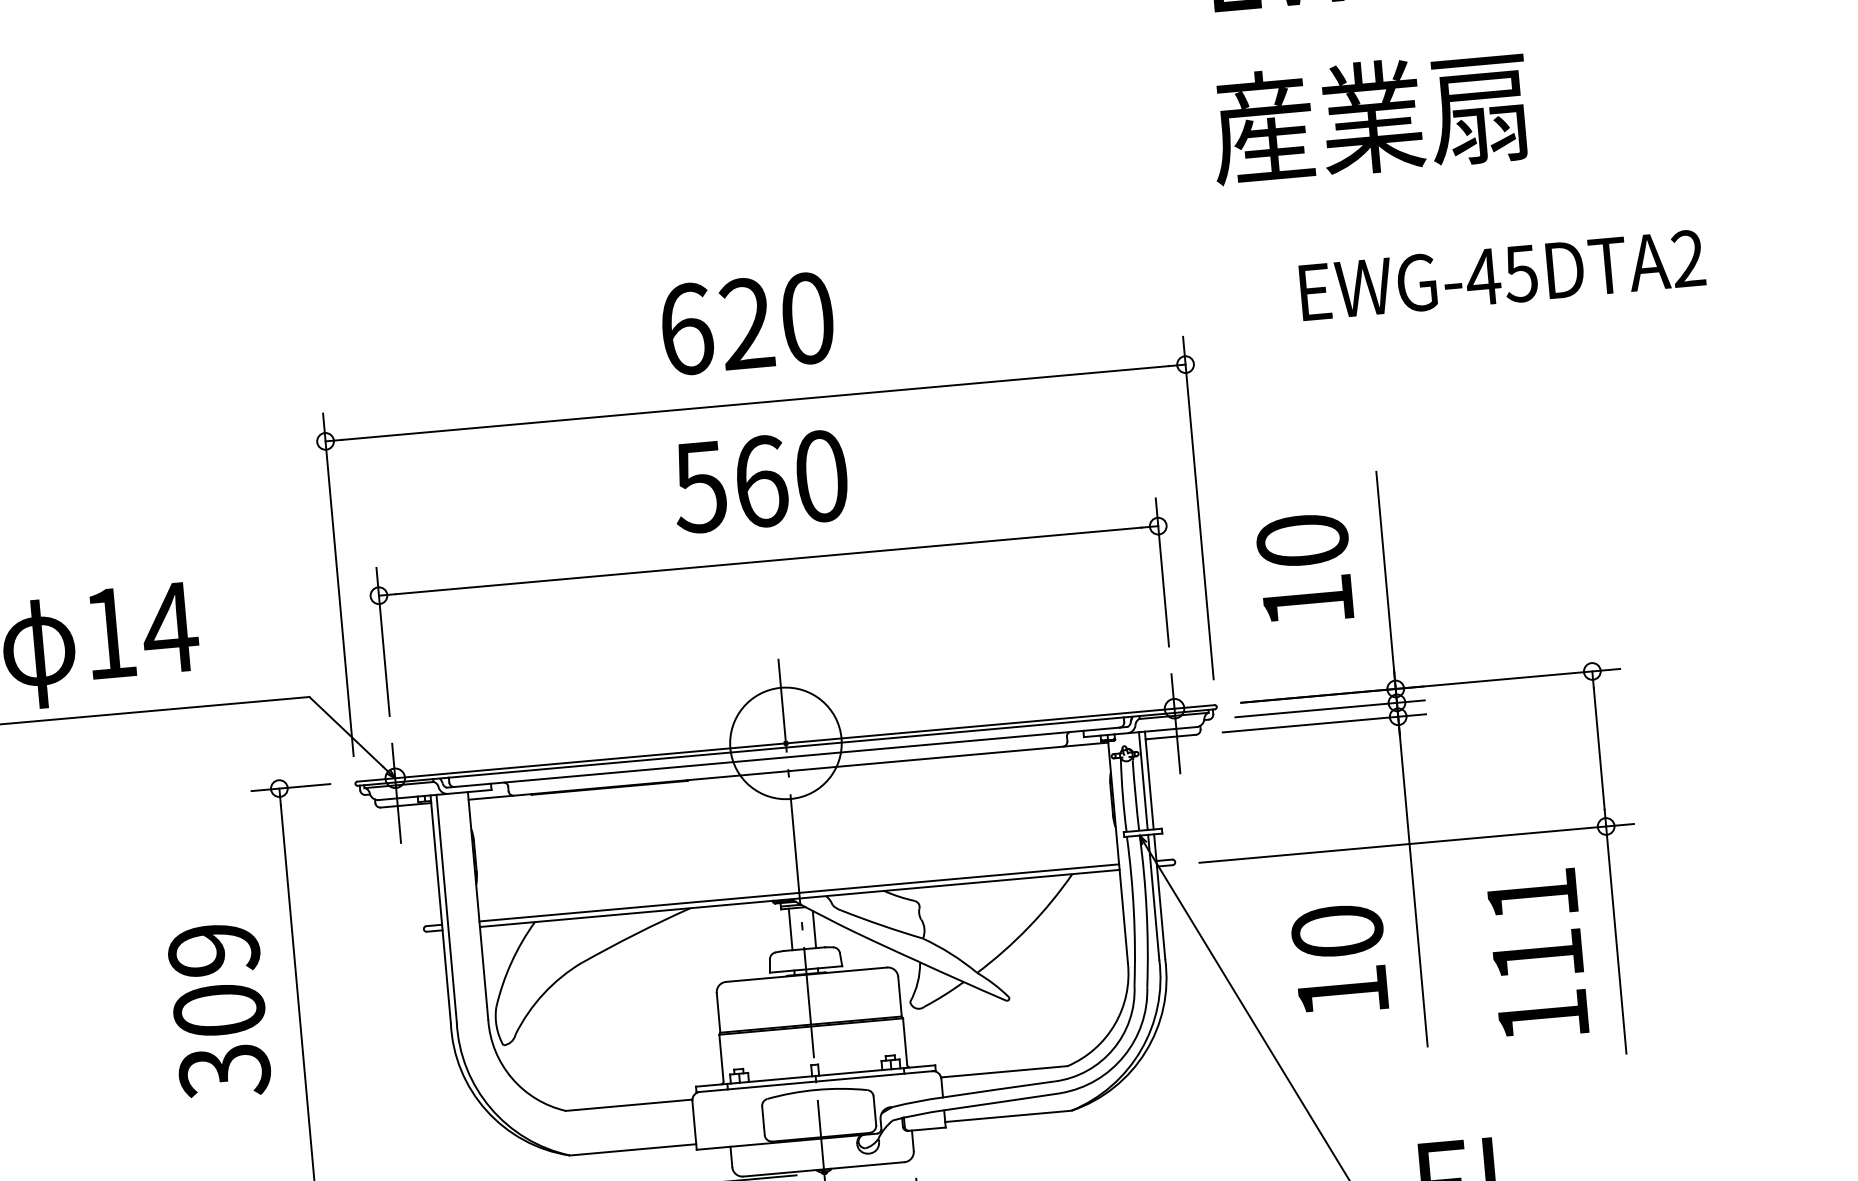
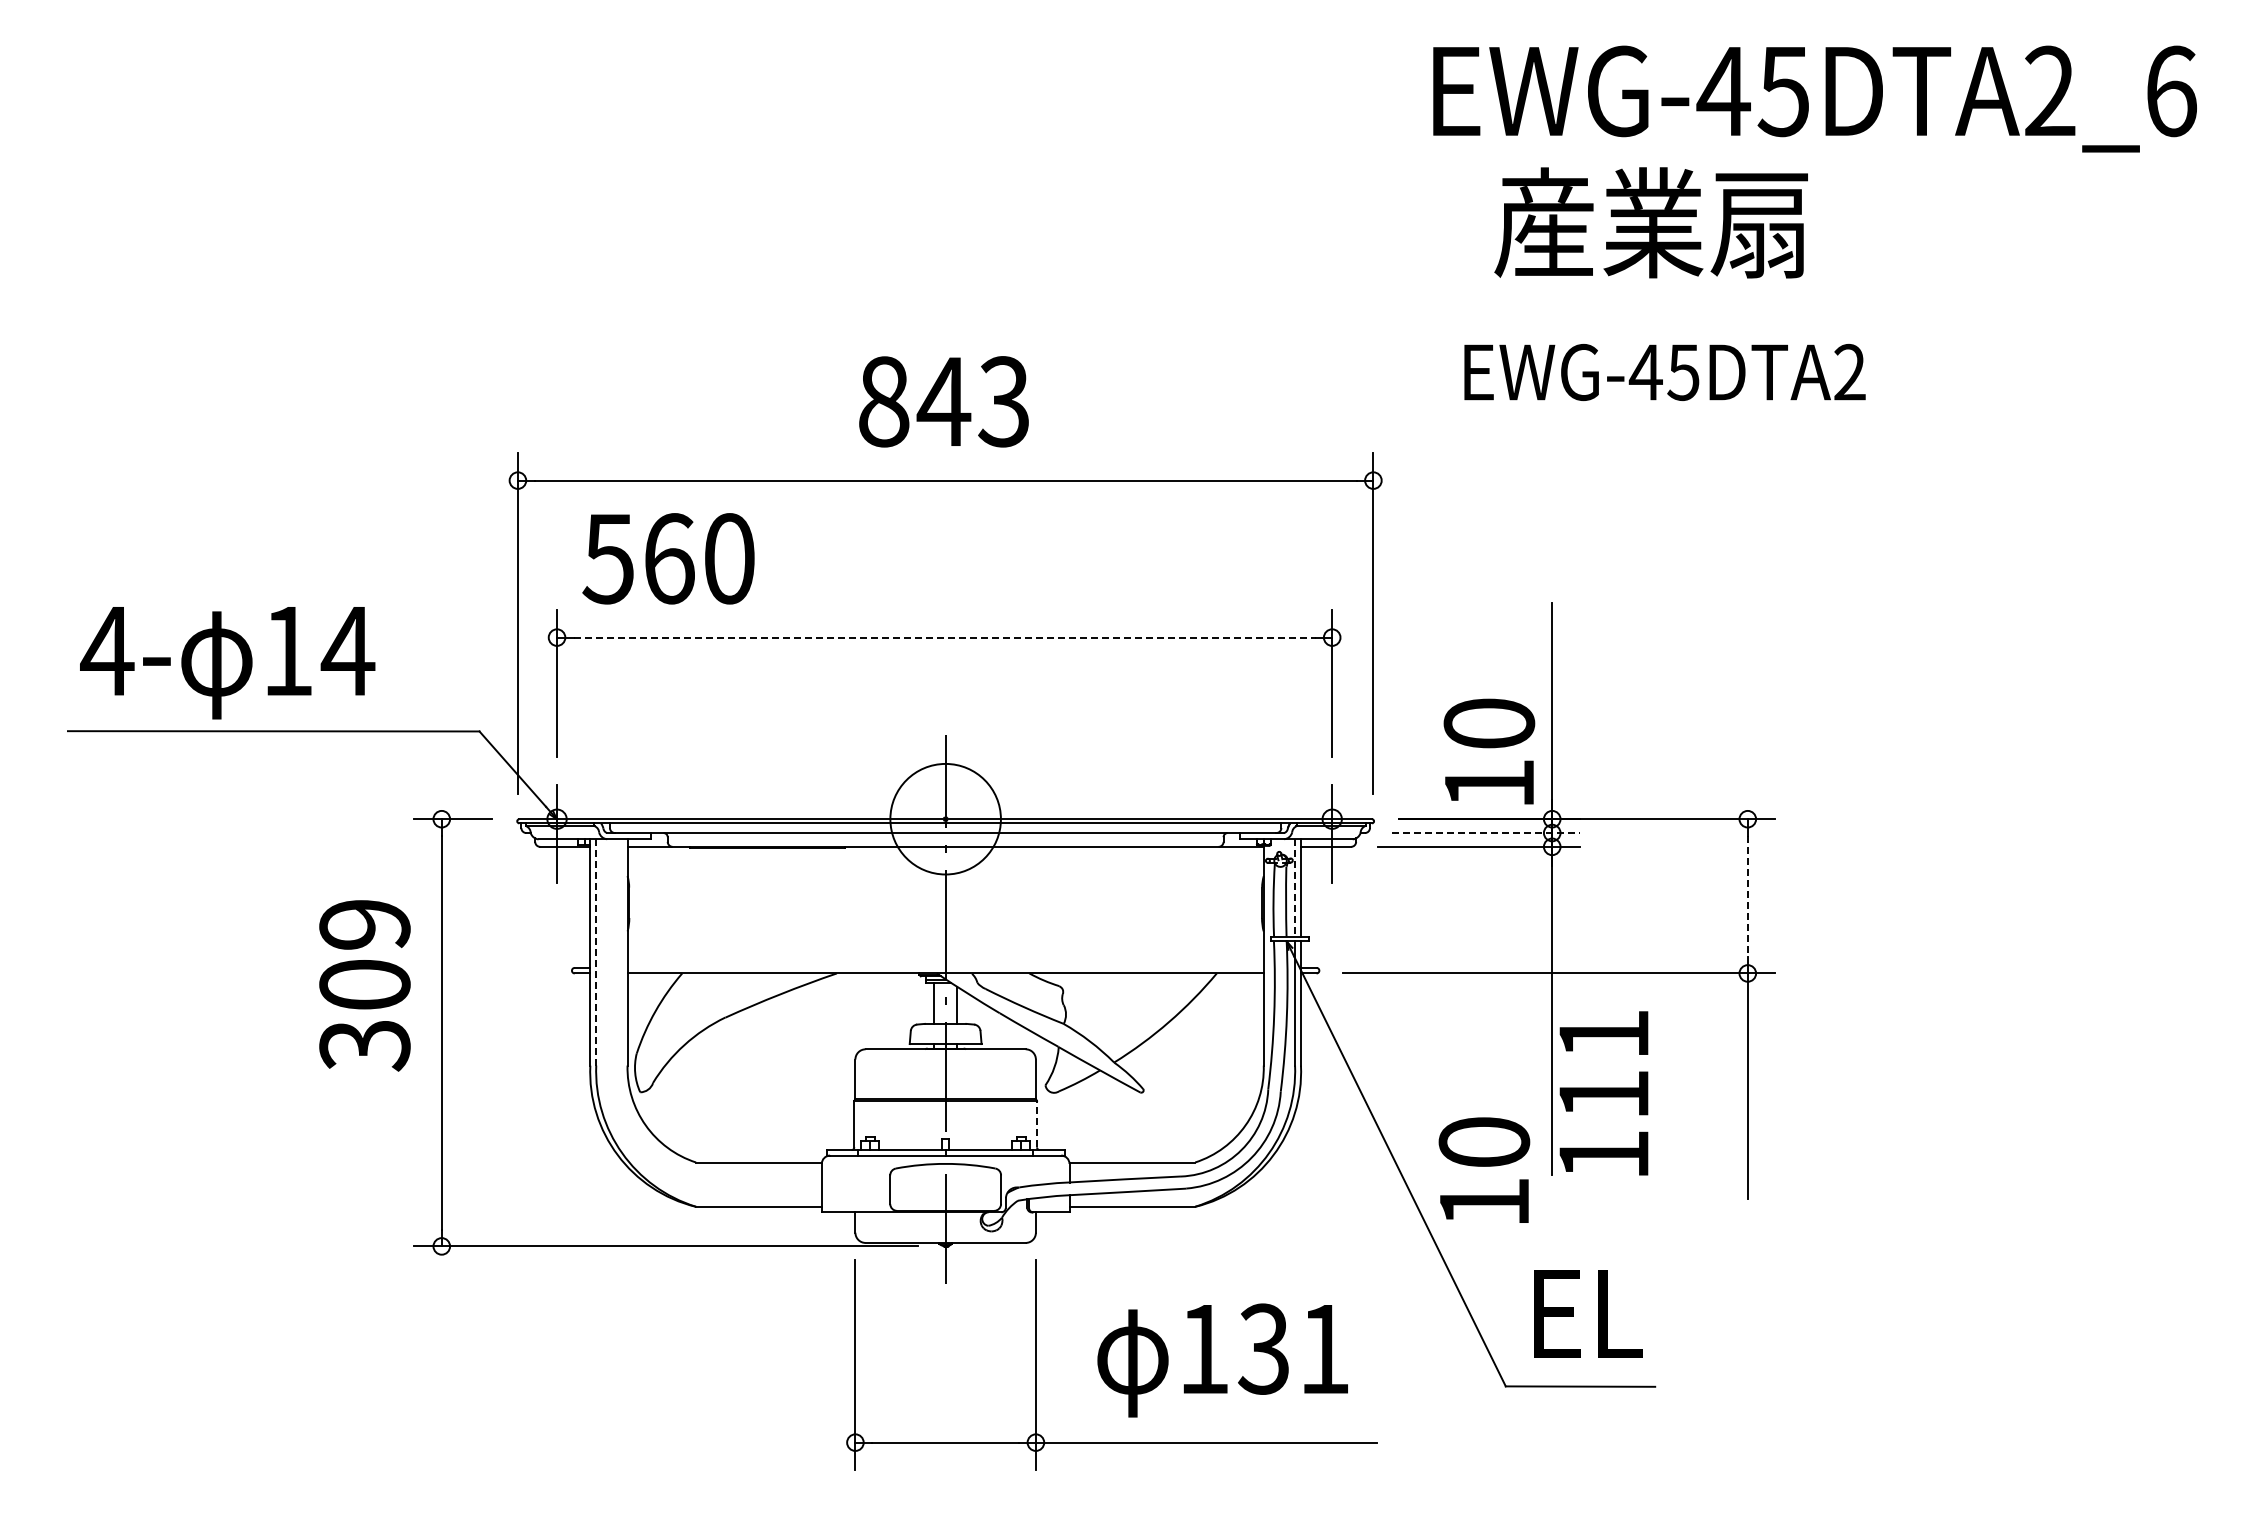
text: (1369, 117) -> (1650, 222), moved
text: (1501, 275) -> (1664, 372), moved
text: (747, 323) -> (944, 401), 620 -> 843
text: (760, 481) -> (668, 558), moved
line: (769, 560) -> (945, 637), solid -> dashed
text: (1305, 568) -> (1489, 751), moved
line: (1330, 709) -> (1486, 833), solid -> dashed
line: (1598, 749) -> (1747, 896), solid -> dashed
line: (1143, 780) -> (1295, 887), solid -> dashed
line: (799, 892) -> (945, 967), removed
line: (446, 907) -> (596, 951), solid -> dashed
text: (1537, 954) -> (1603, 1093), moved
text: (1340, 958) -> (1484, 1169), moved
text: (218, 1011) -> (364, 985), moved
line: (905, 1041) -> (1037, 1123), solid -> dashed

